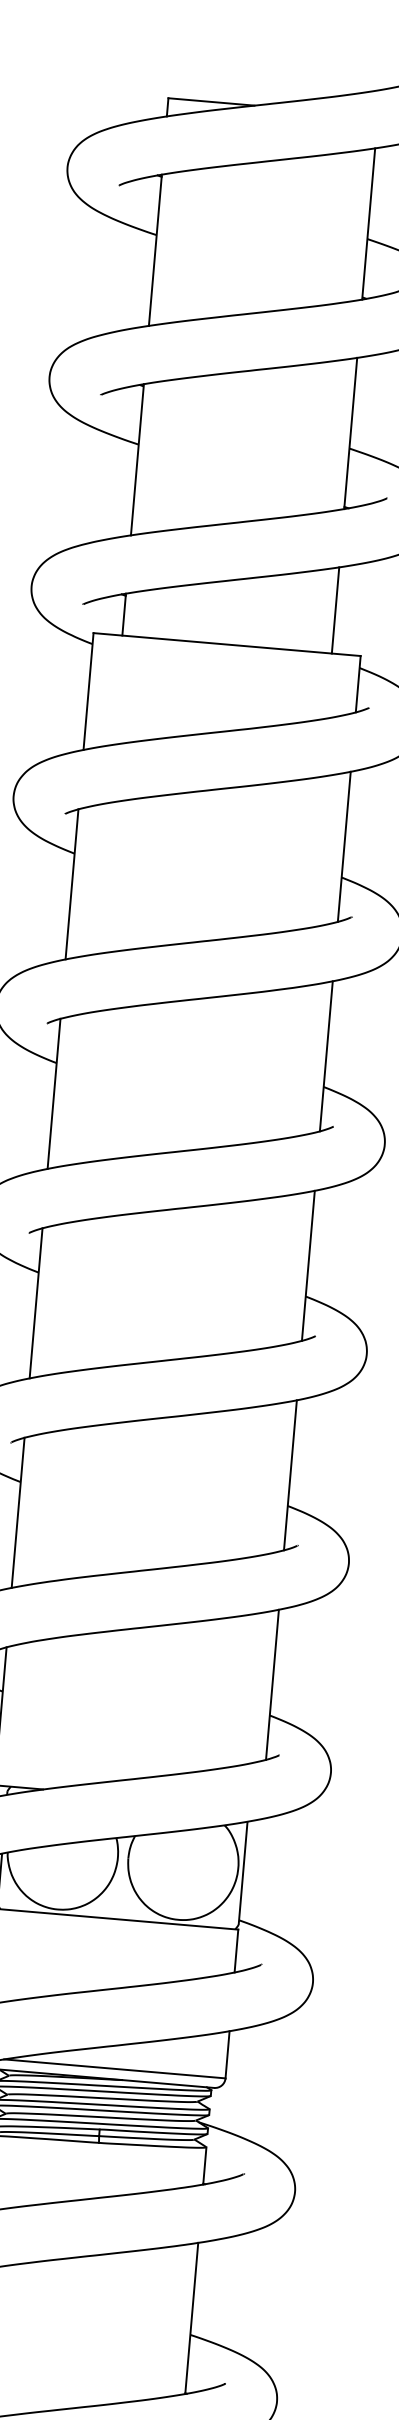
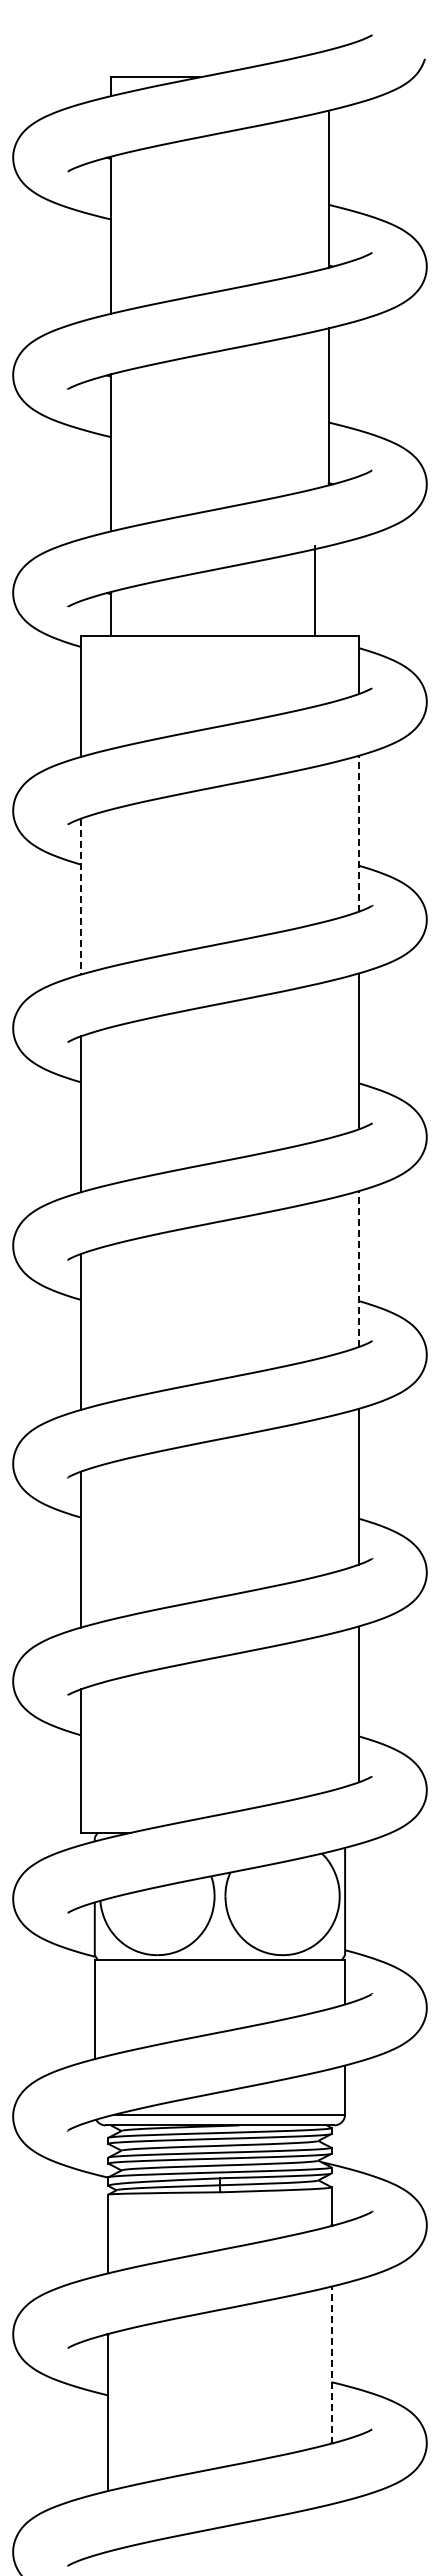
line: (335, 610) -> (314, 590), moved
line: (344, 846) -> (358, 833), solid -> dashed
line: (72, 884) -> (81, 896), solid -> dashed
line: (308, 1266) -> (358, 1269), solid -> dashed
line: (191, 2318) -> (331, 2365), solid -> dashed

